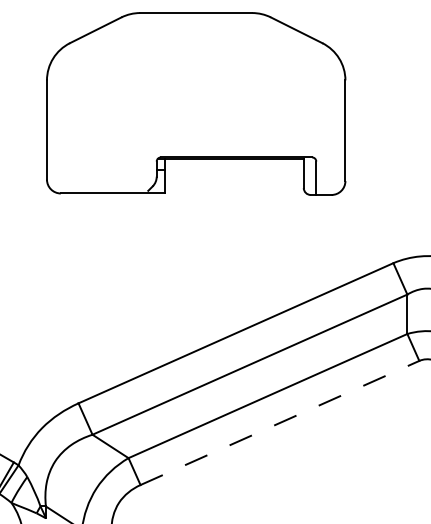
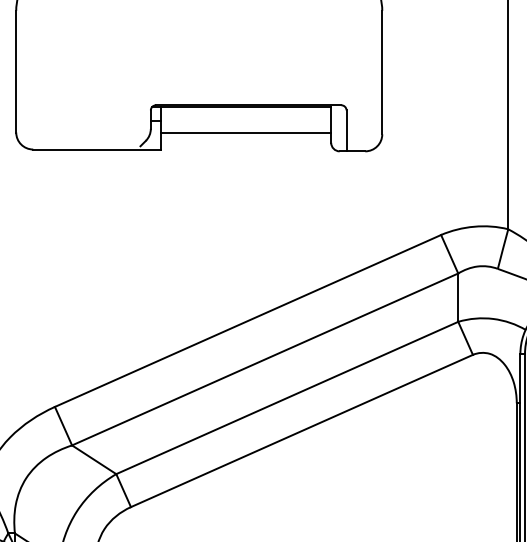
line: (233, 179) -> (244, 132), added
line: (279, 422) -> (301, 430), dashed -> solid

